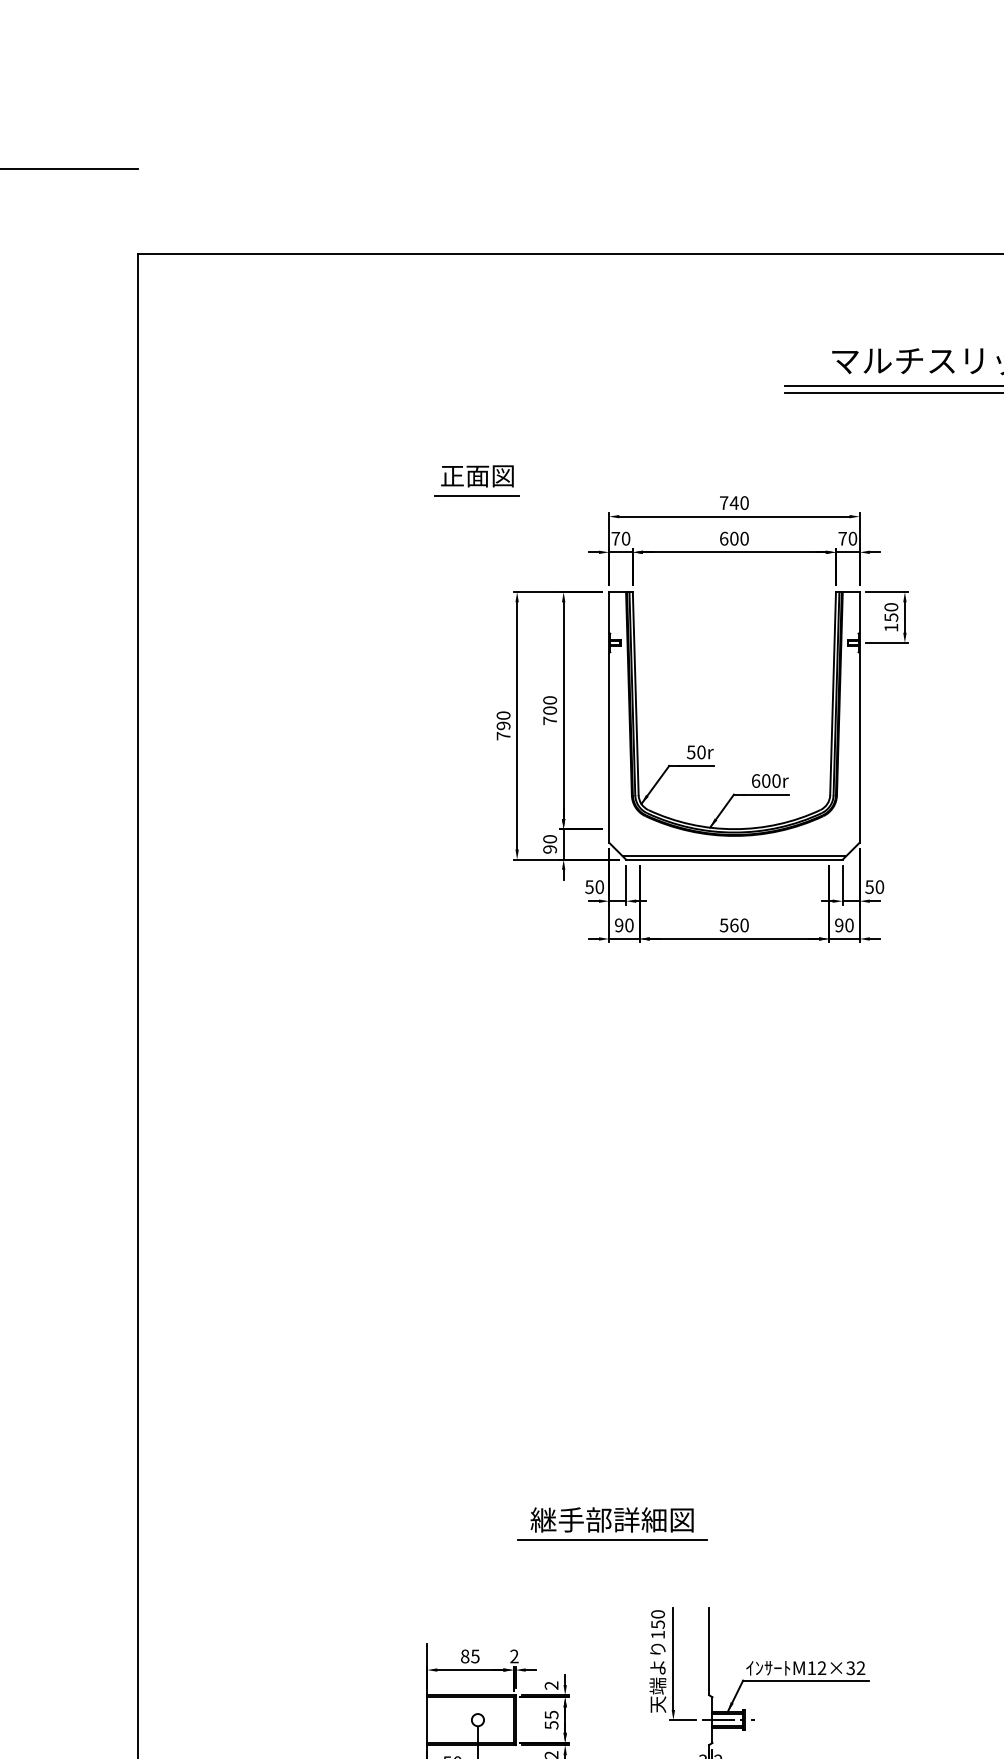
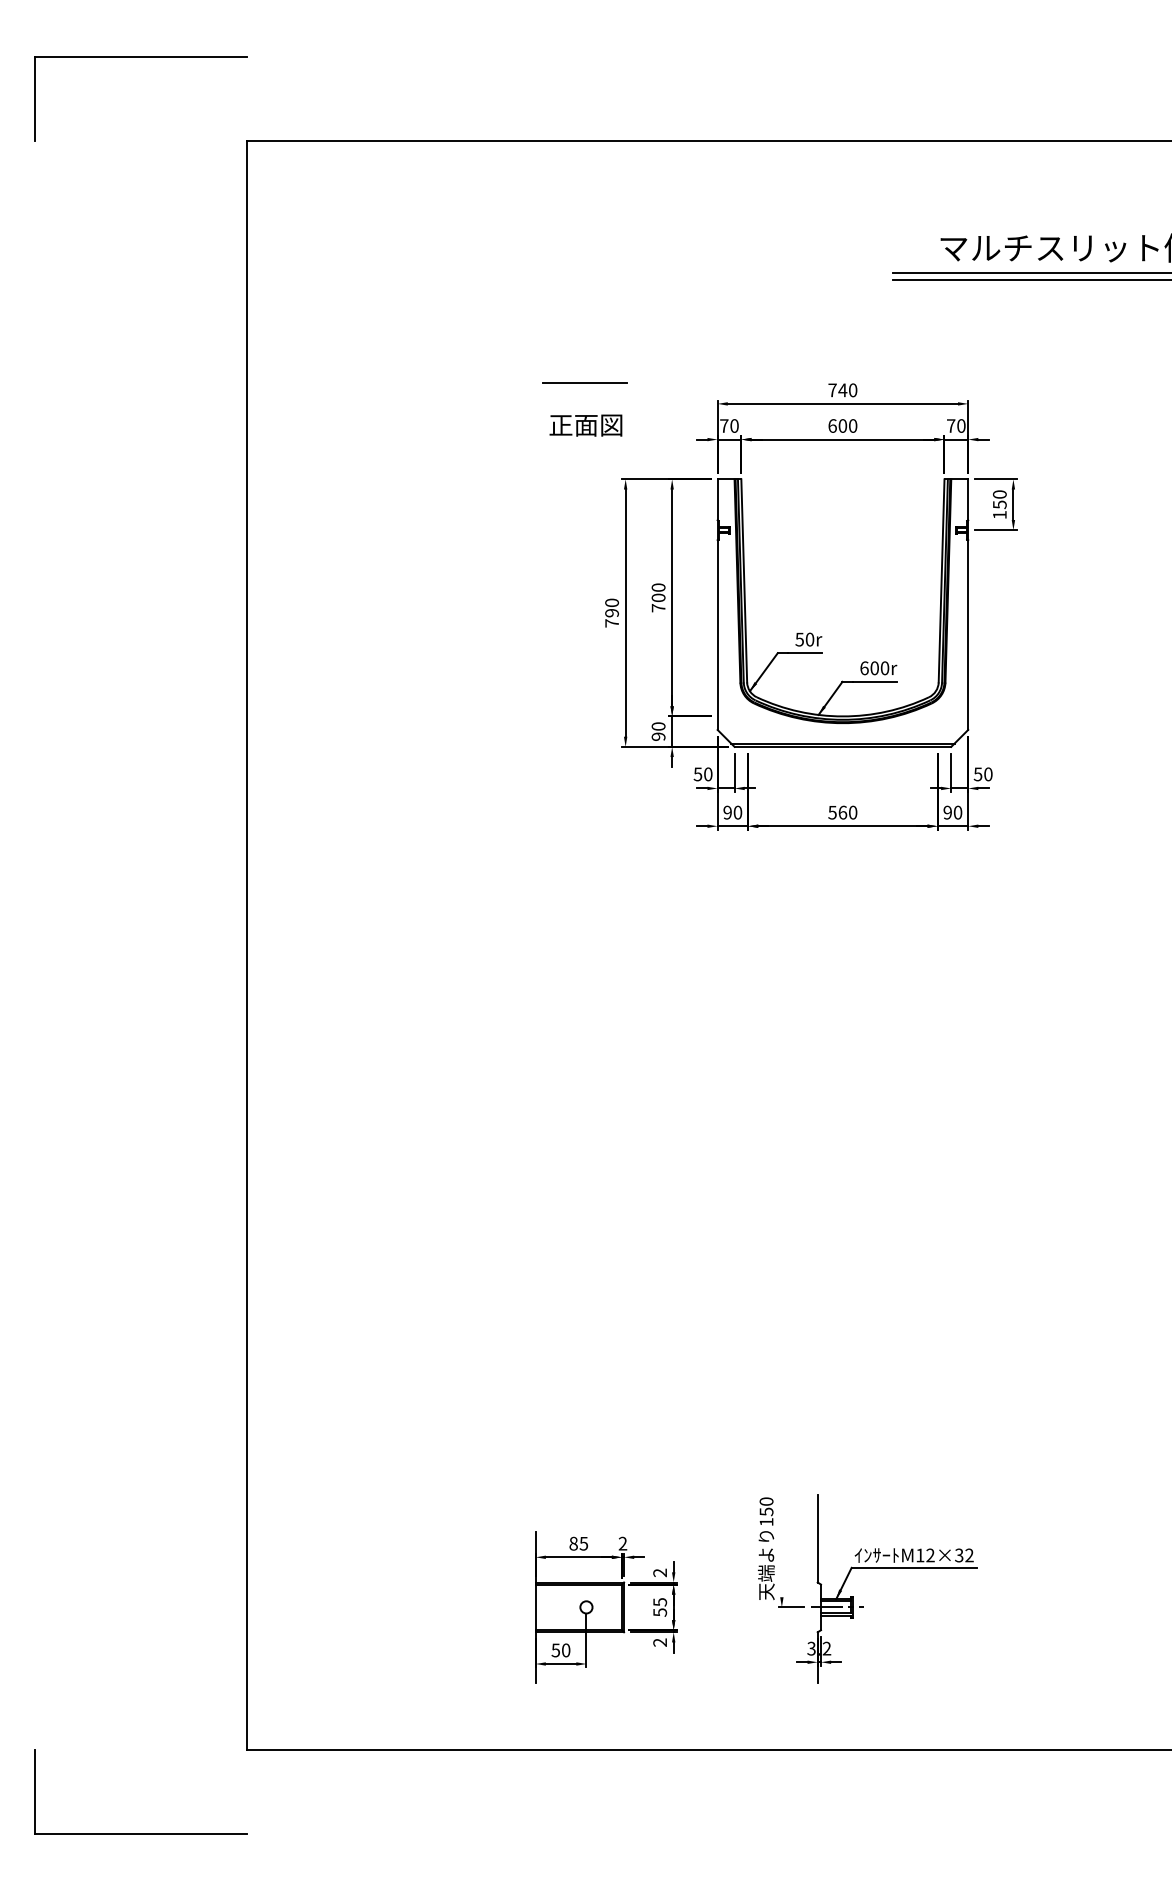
text: (477, 476) -> (585, 425), moved
part: (612, 1523) -> (720, 1410), removed
line: (673, 1659) -> (781, 1546), removed

